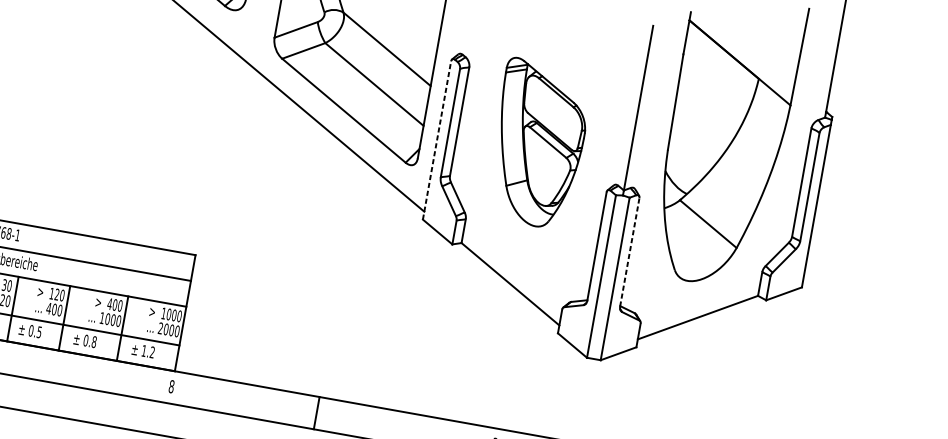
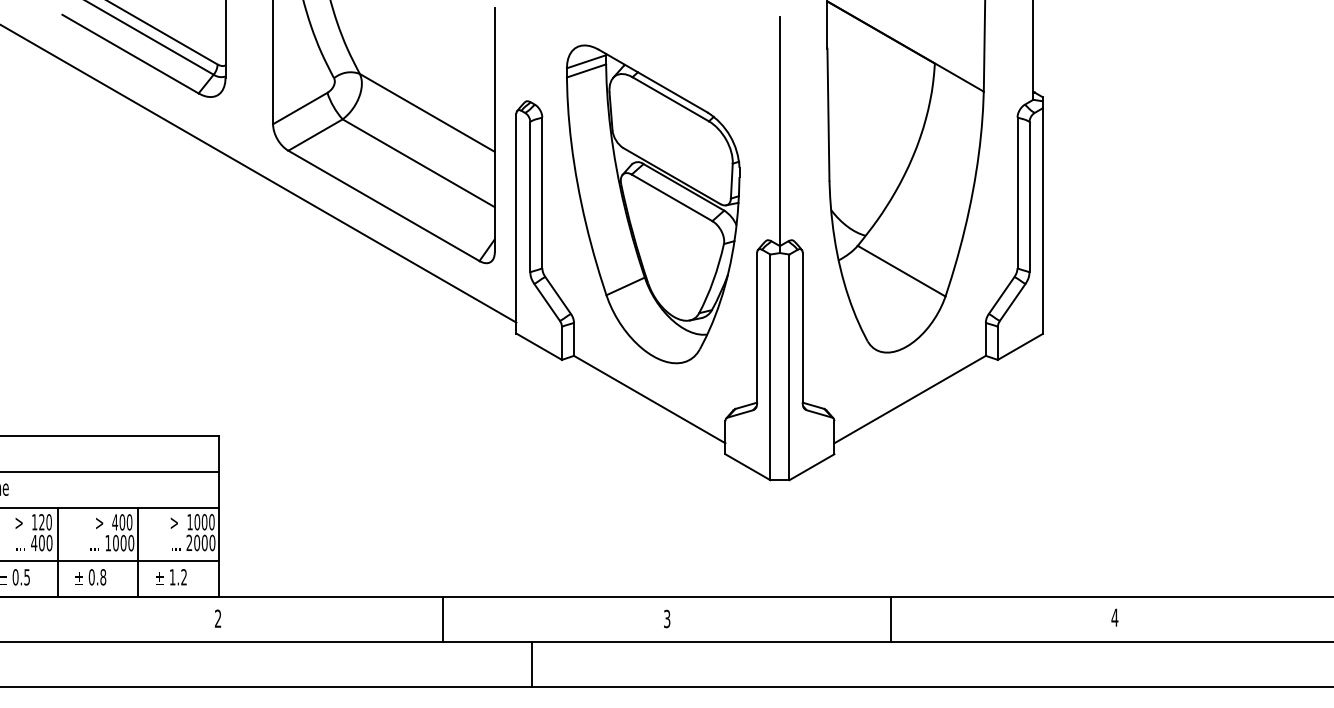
line: (437, 140) -> (516, 223), dashed -> solid
part: (538, 144) -> (653, 204), size x1.43
line: (629, 251) -> (802, 327), dashed -> solid
text: (171, 386) -> (217, 618), 8 -> 2
line: (316, 413) -> (442, 619), moved

